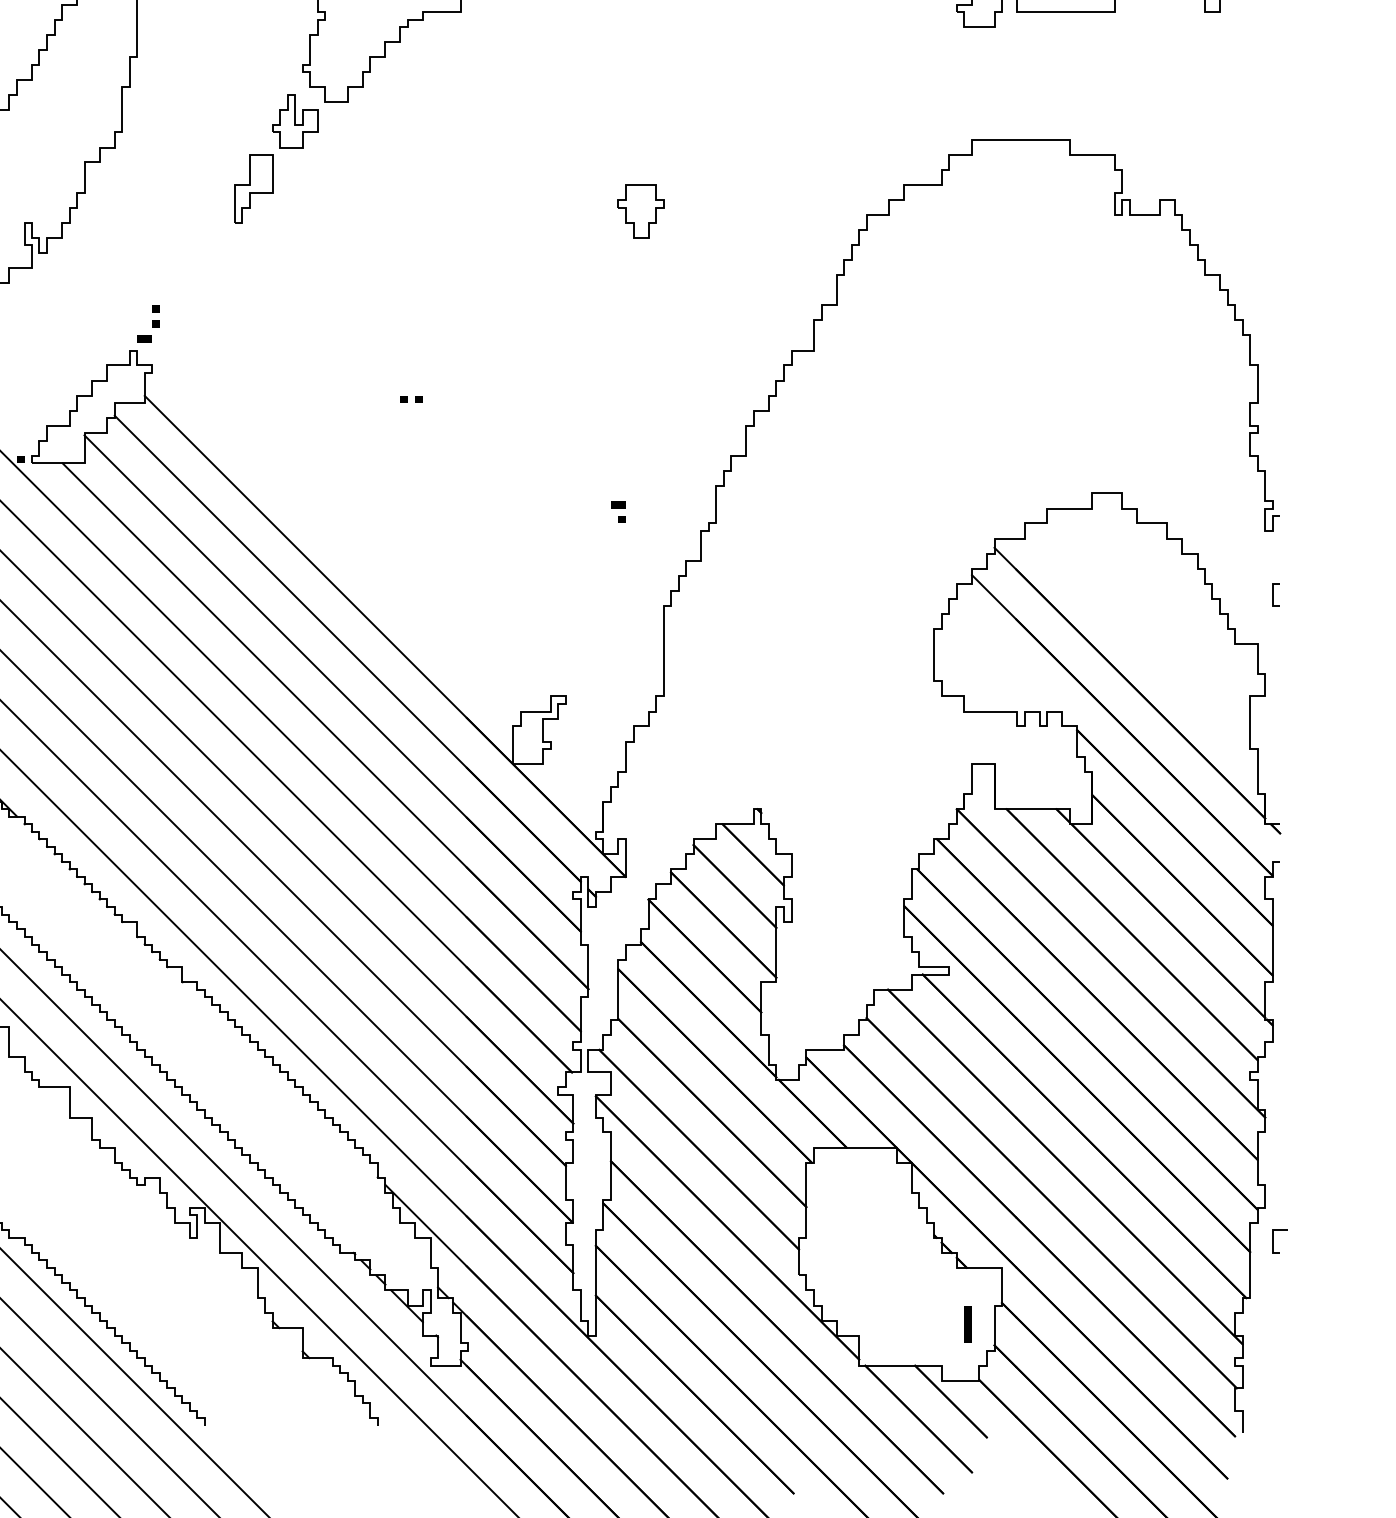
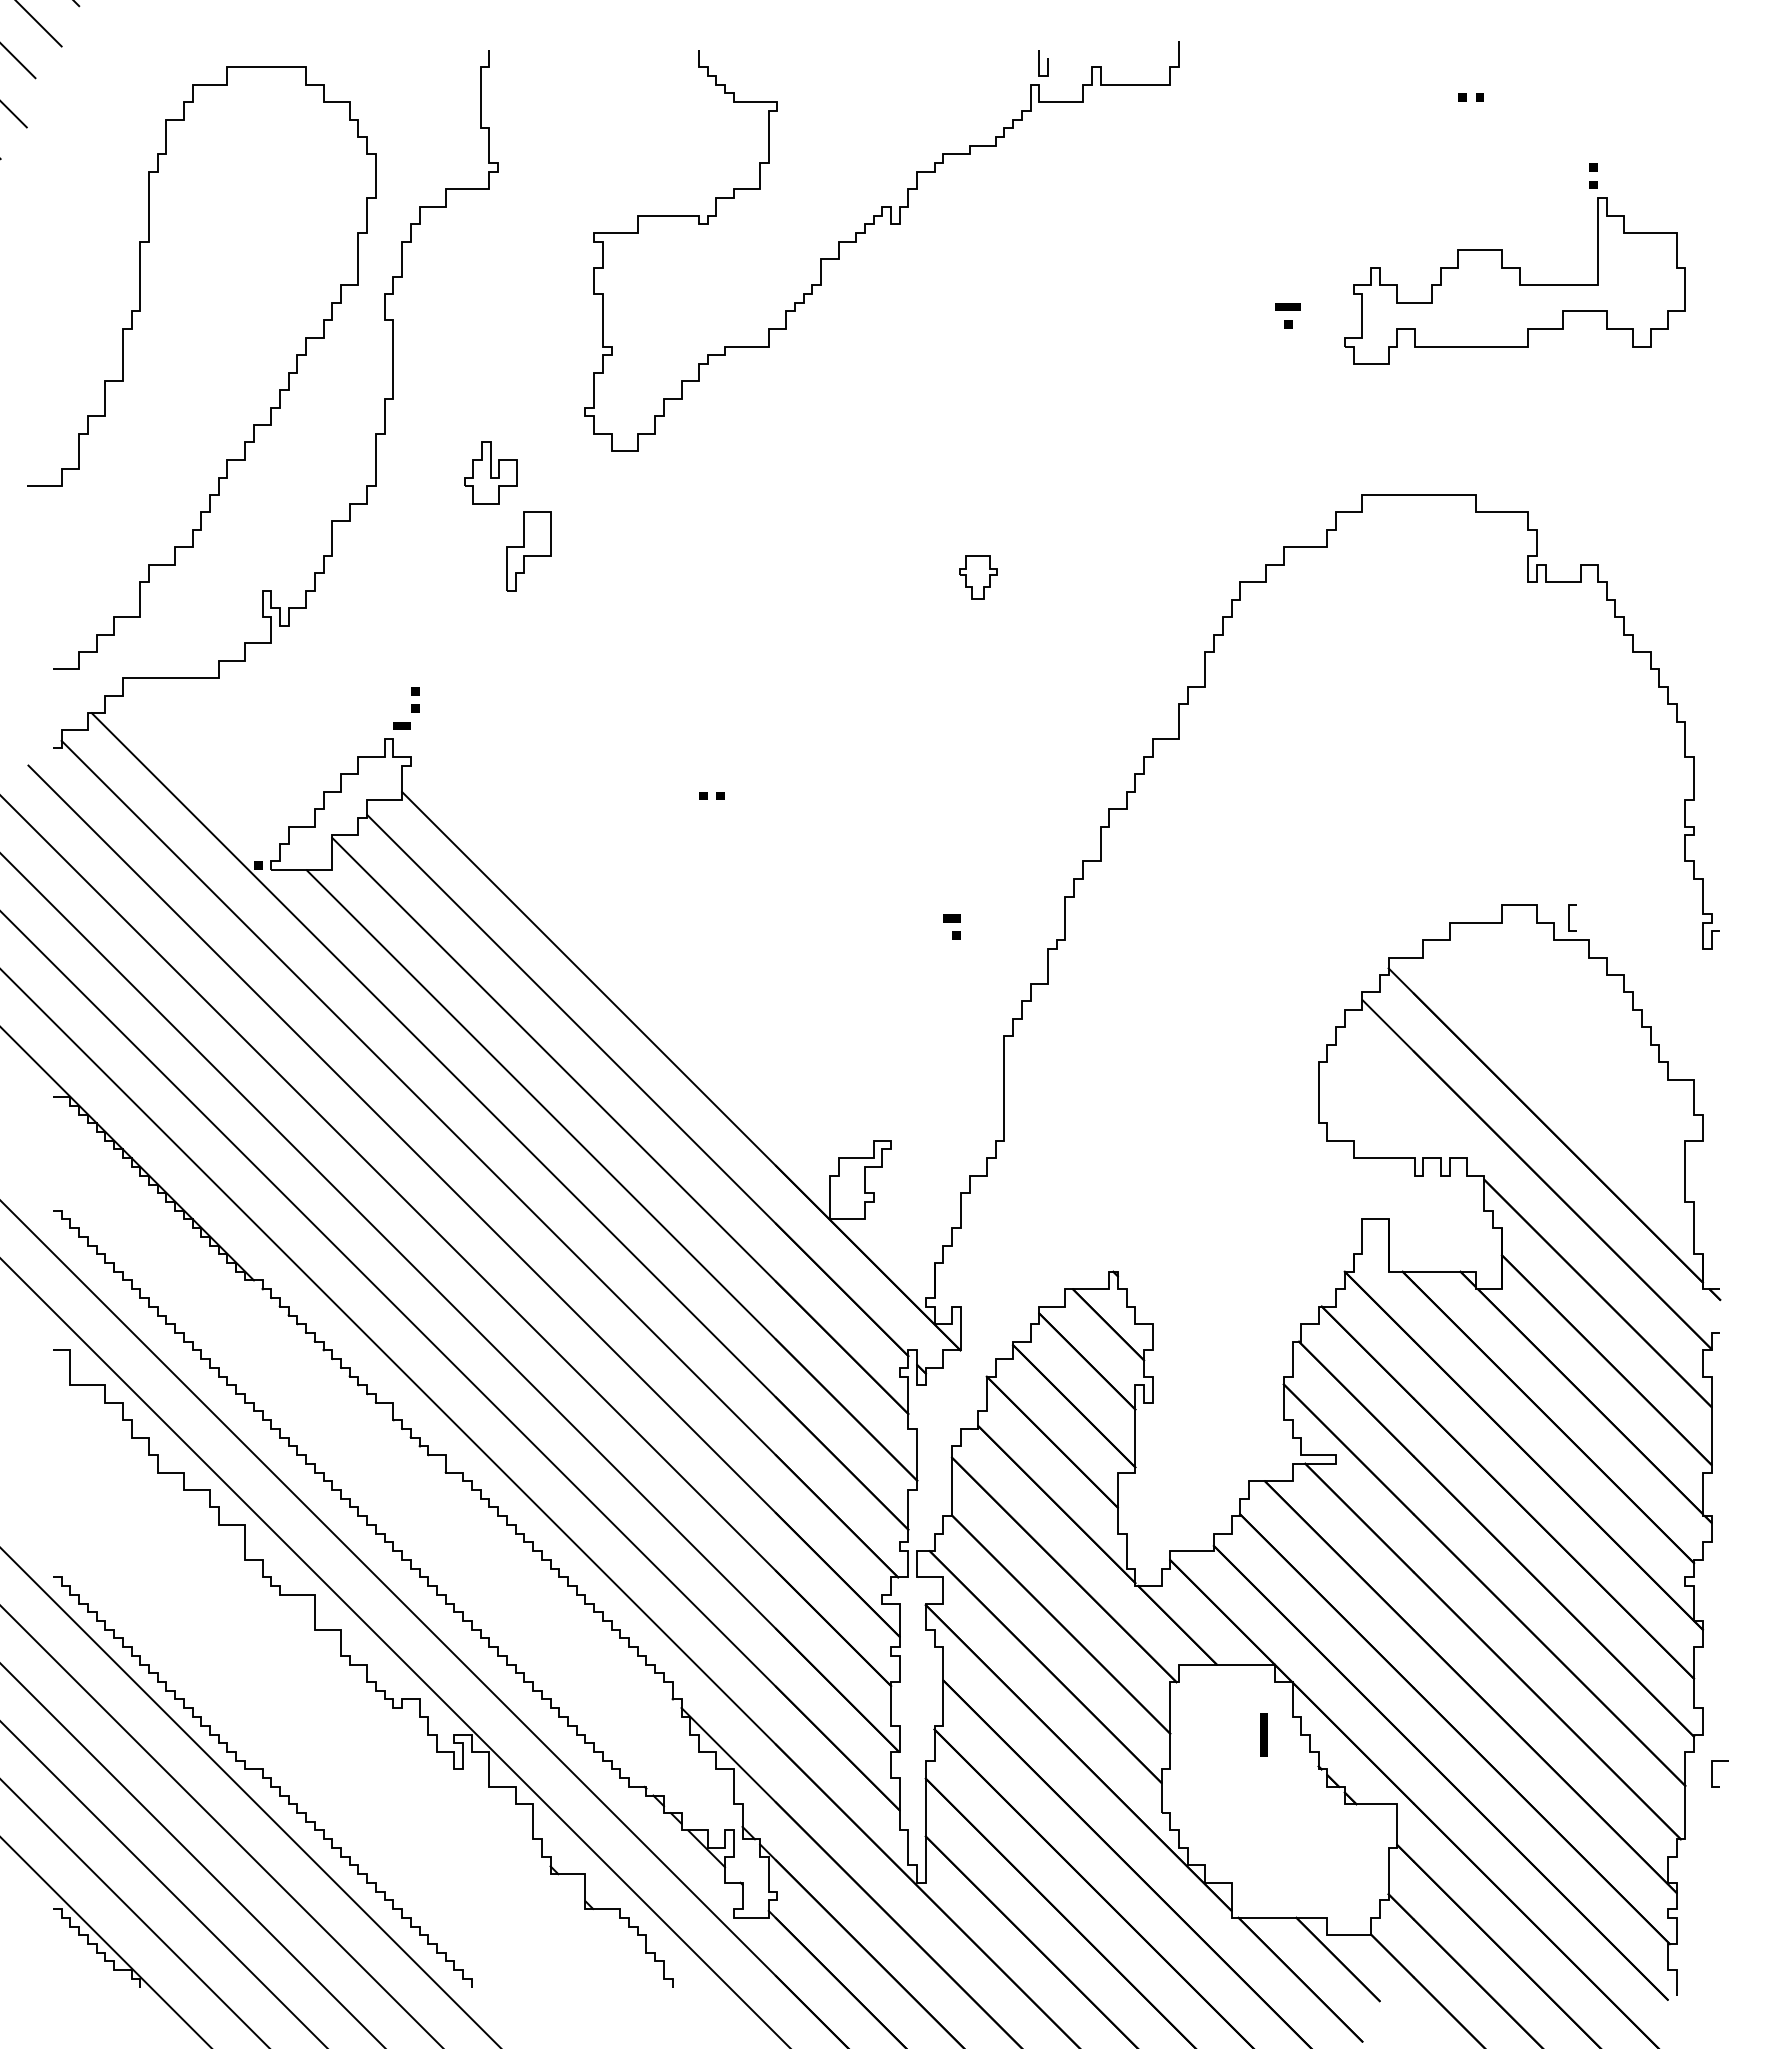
part: (294, 120) -> (490, 472), moved
part: (640, 211) -> (977, 577), size x0.7
line: (1273, 594) -> (1569, 917), moved
part: (967, 1324) -> (1263, 1734), moved

